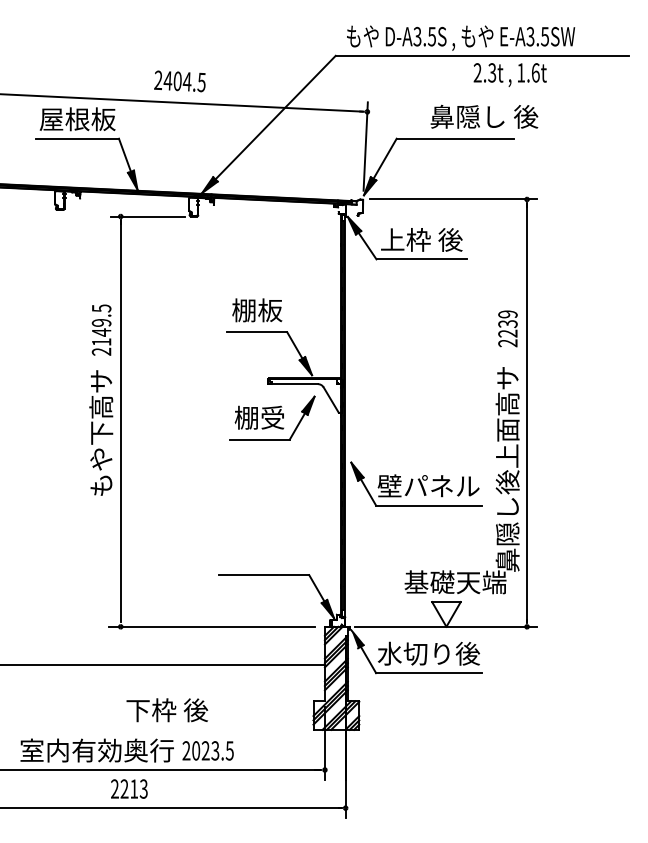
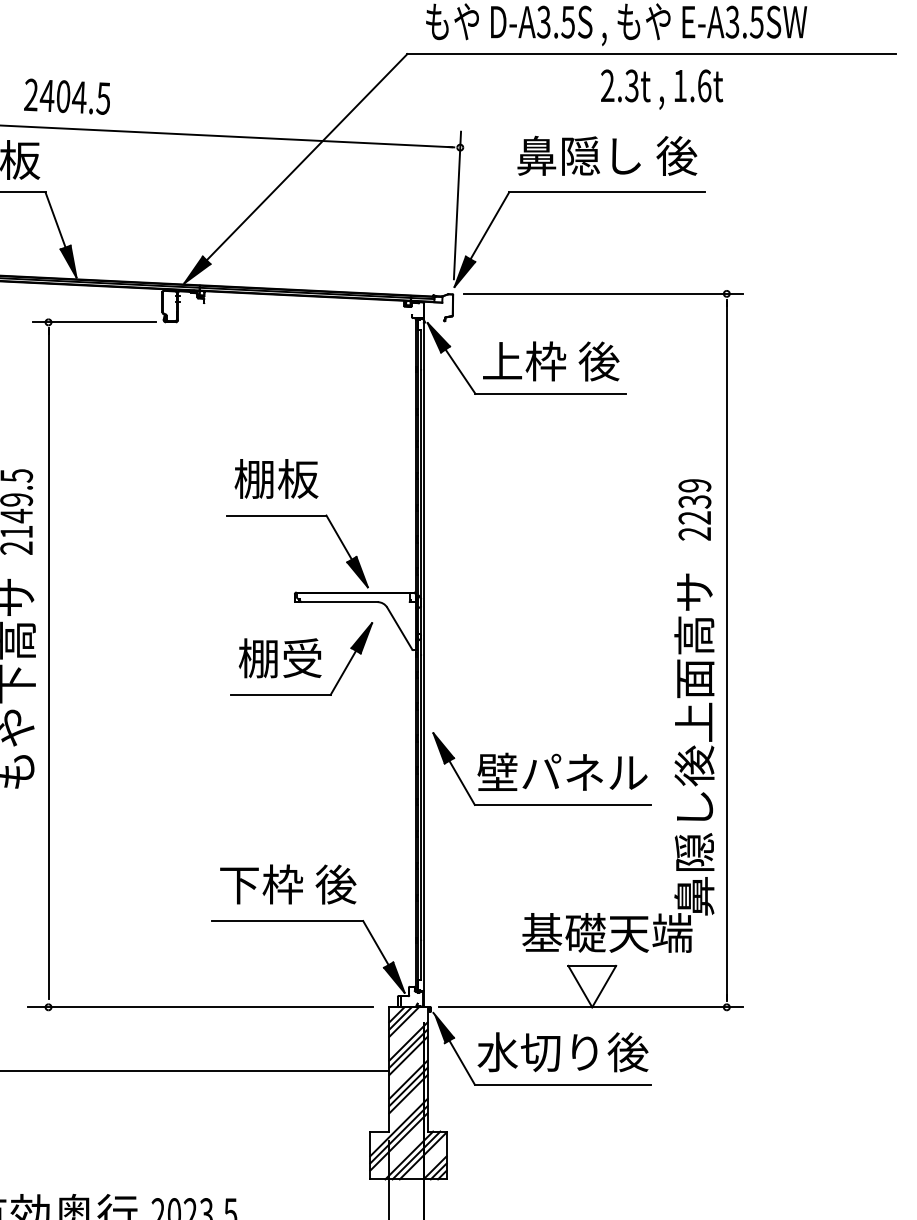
text: (509, 74) -> (660, 88), moved
text: (179, 81) -> (66, 96), moved
text: (484, 116) -> (607, 155), moved
text: (167, 710) -> (288, 884), moved

